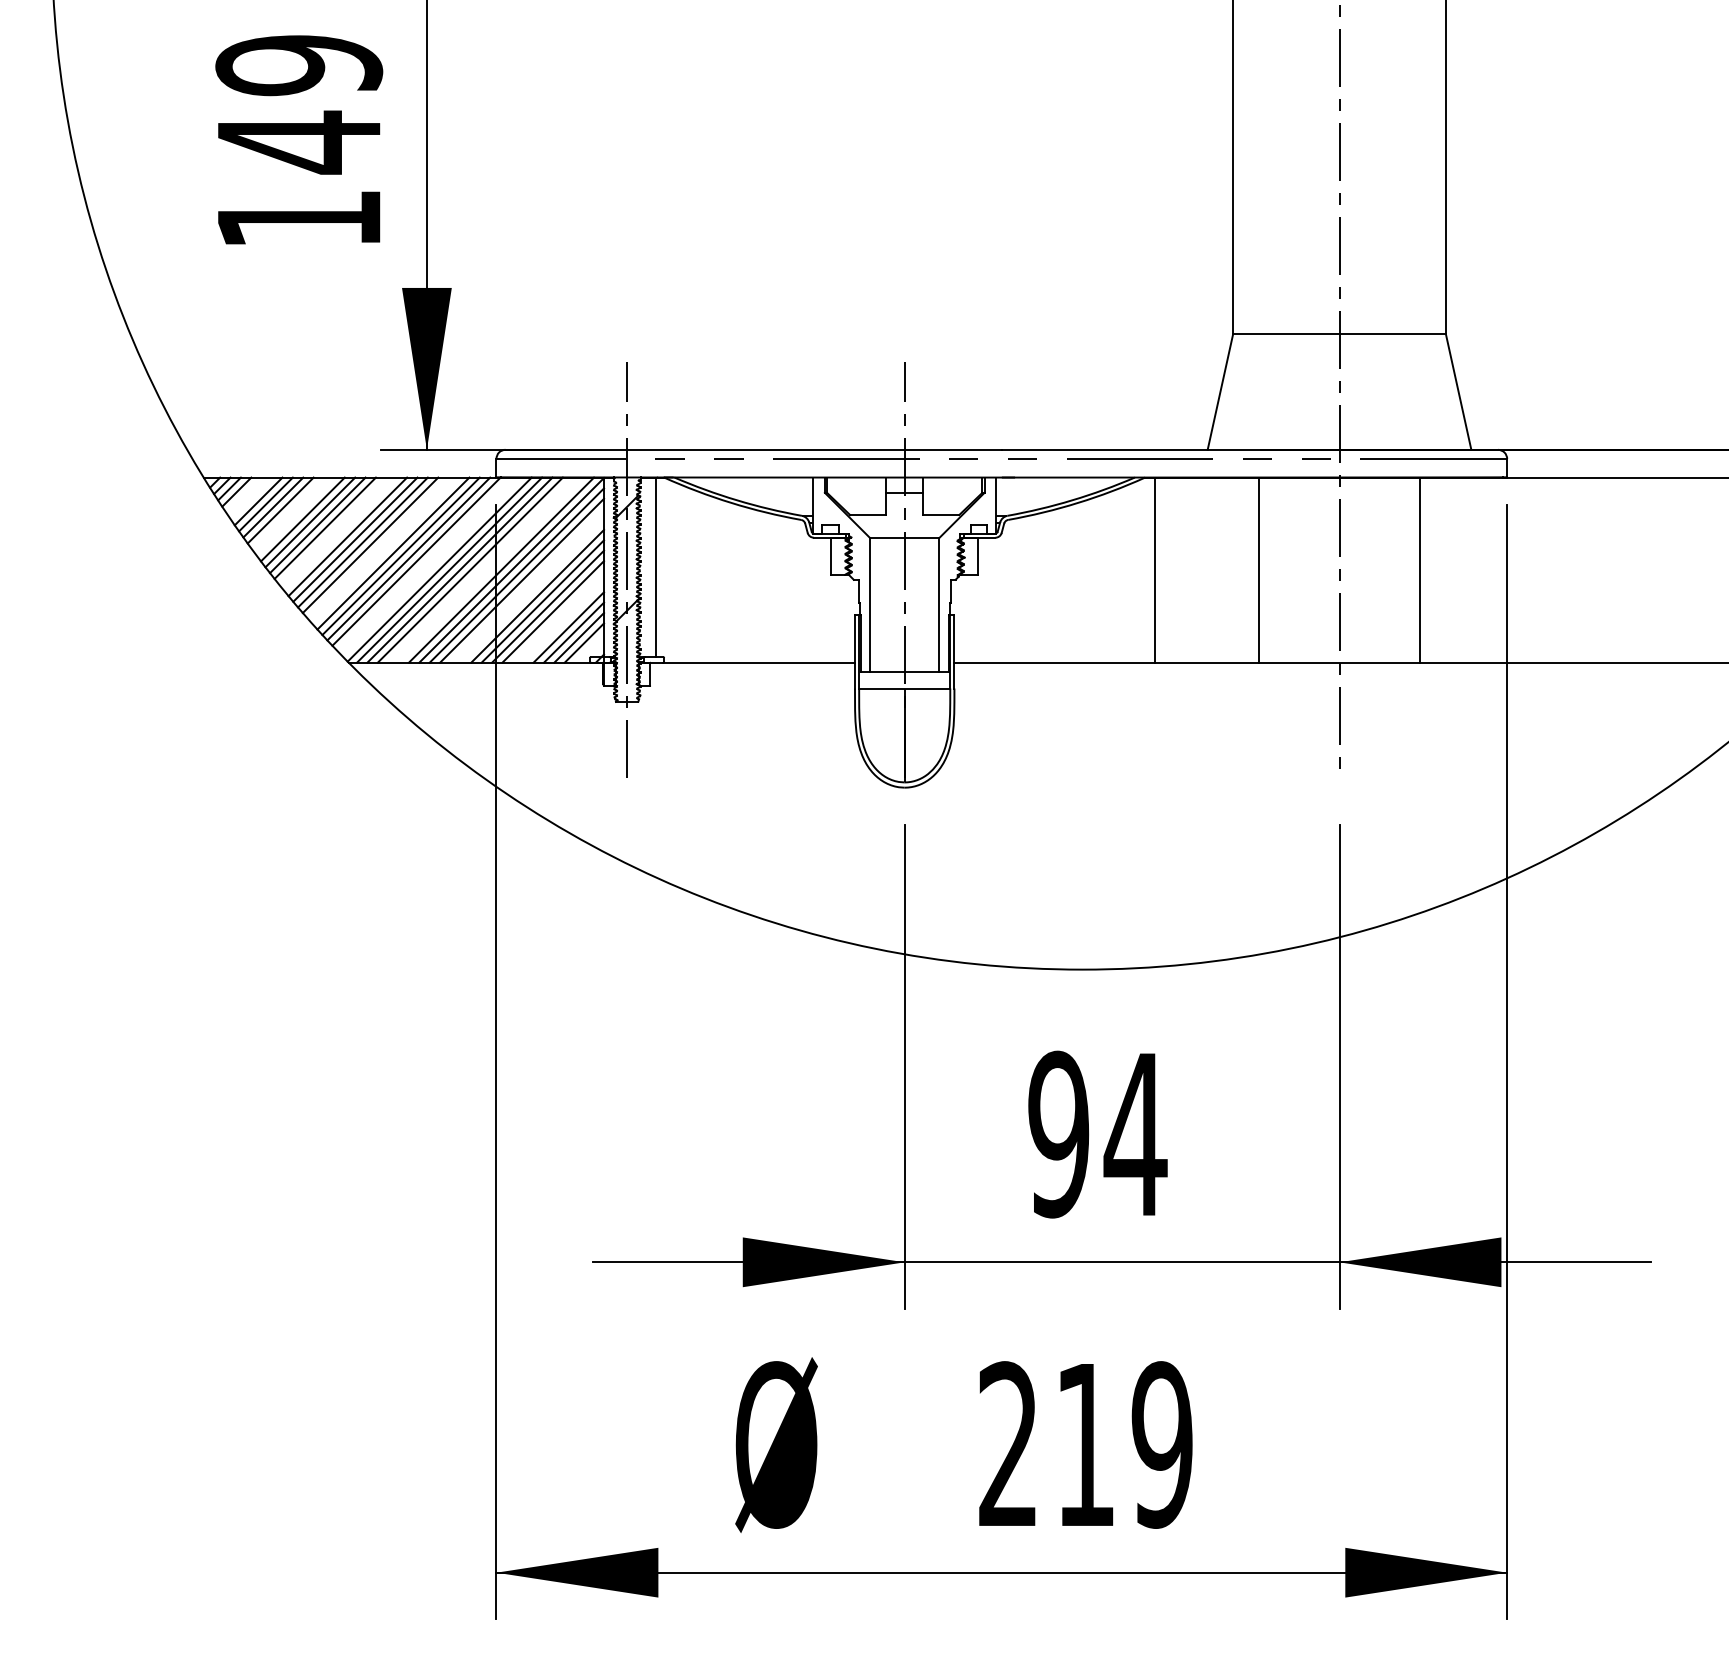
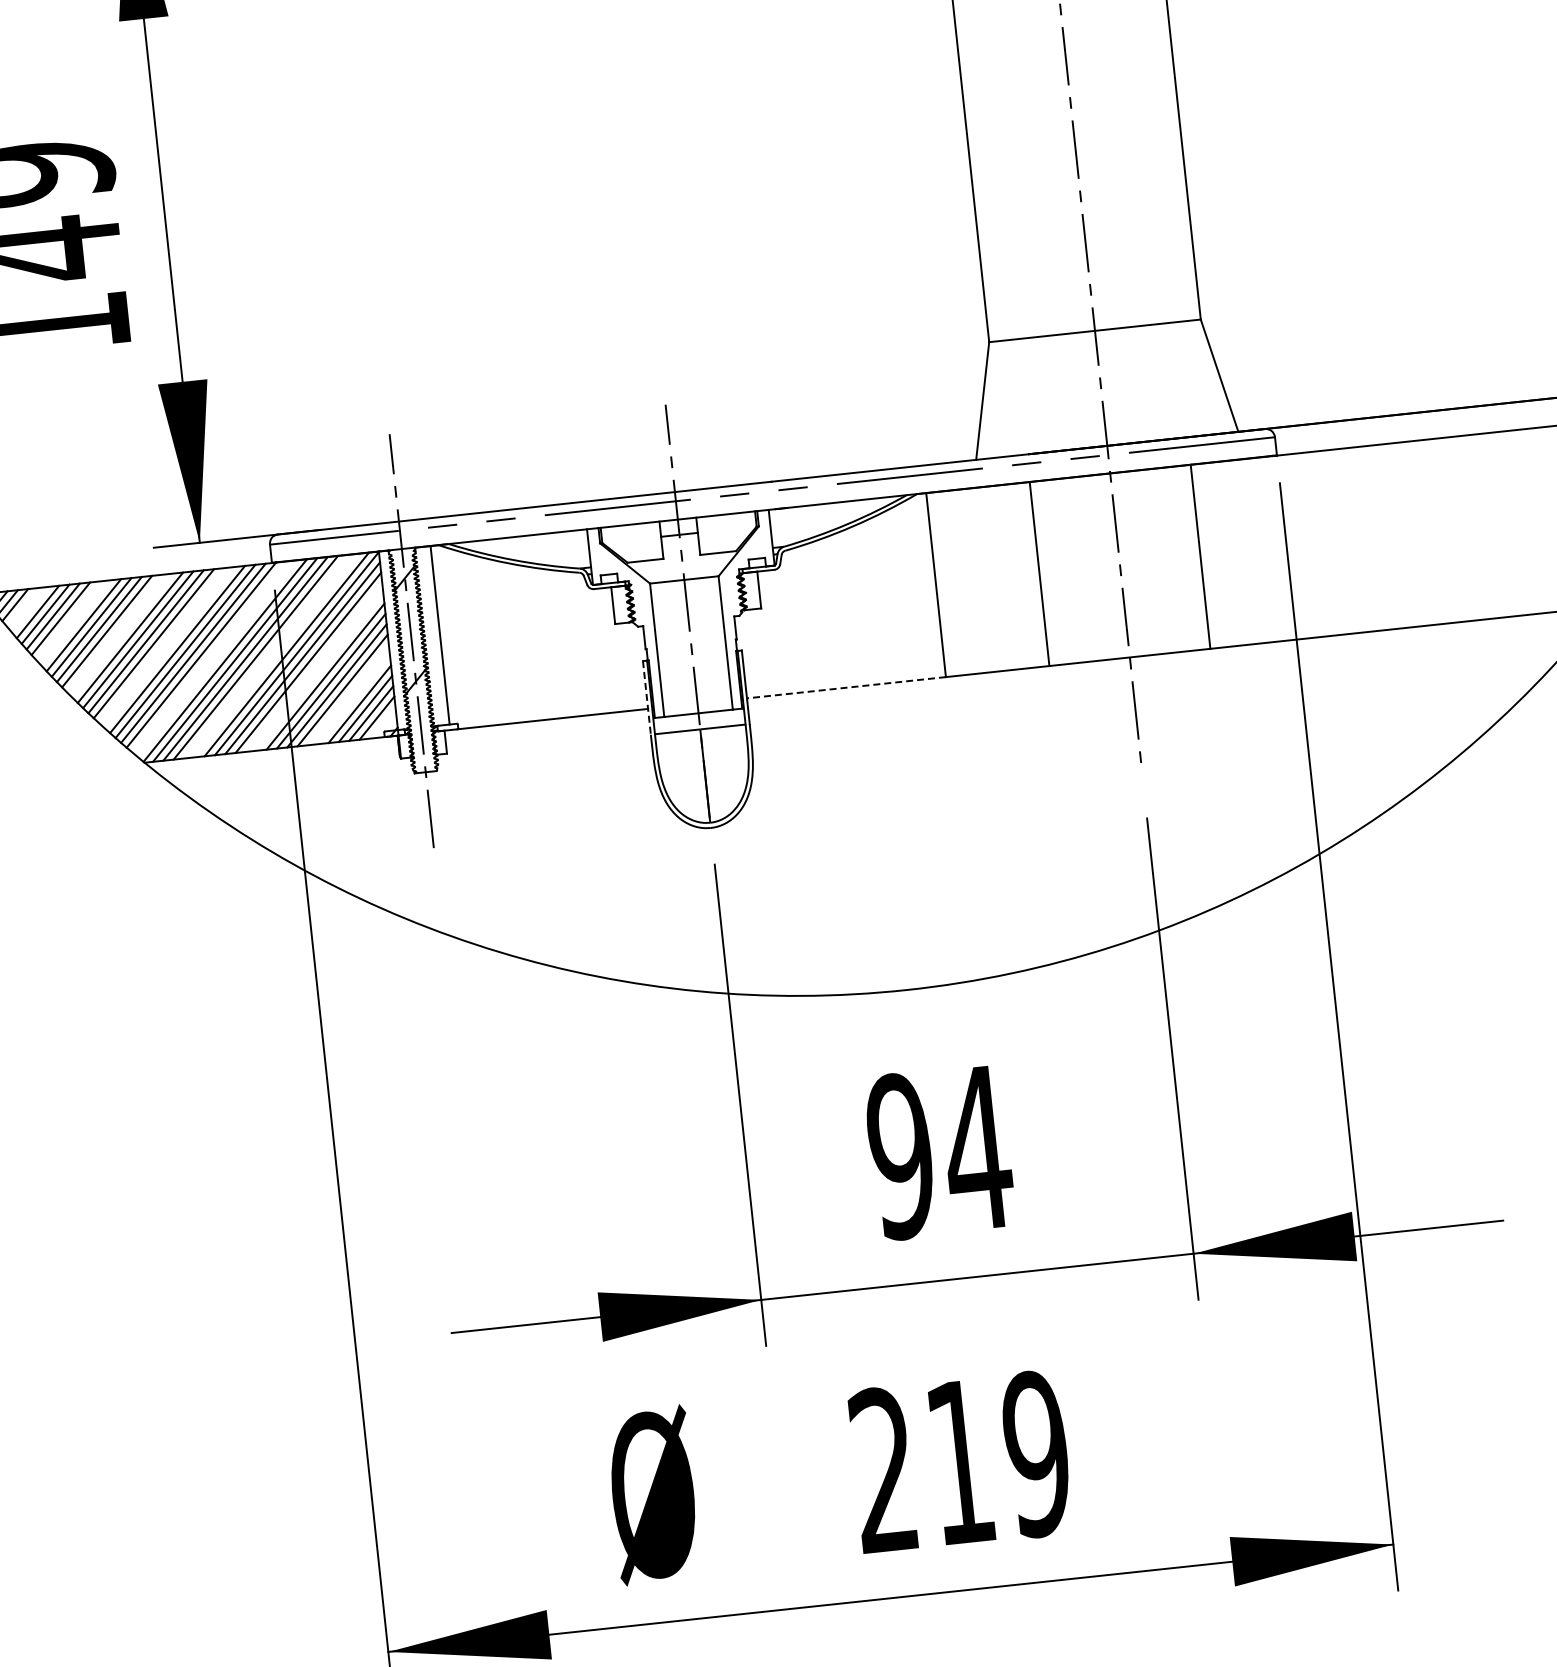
line: (854, 652) -> (646, 698), solid -> dashed
line: (1053, 662) -> (845, 687), solid -> dashed

